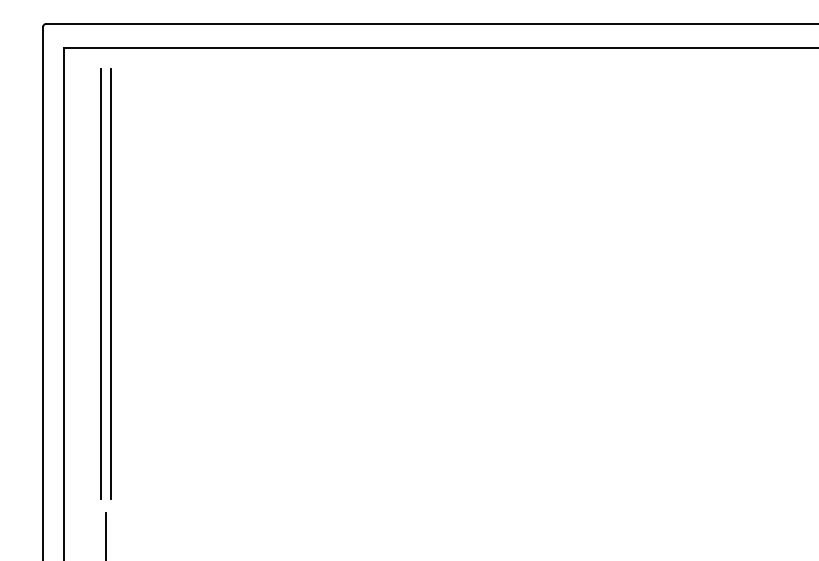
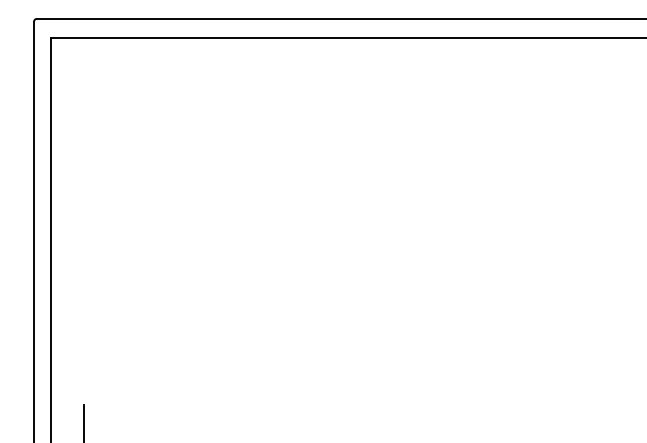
line: (100, 283) -> (79, 223), removed
line: (111, 283) -> (88, 223), removed

